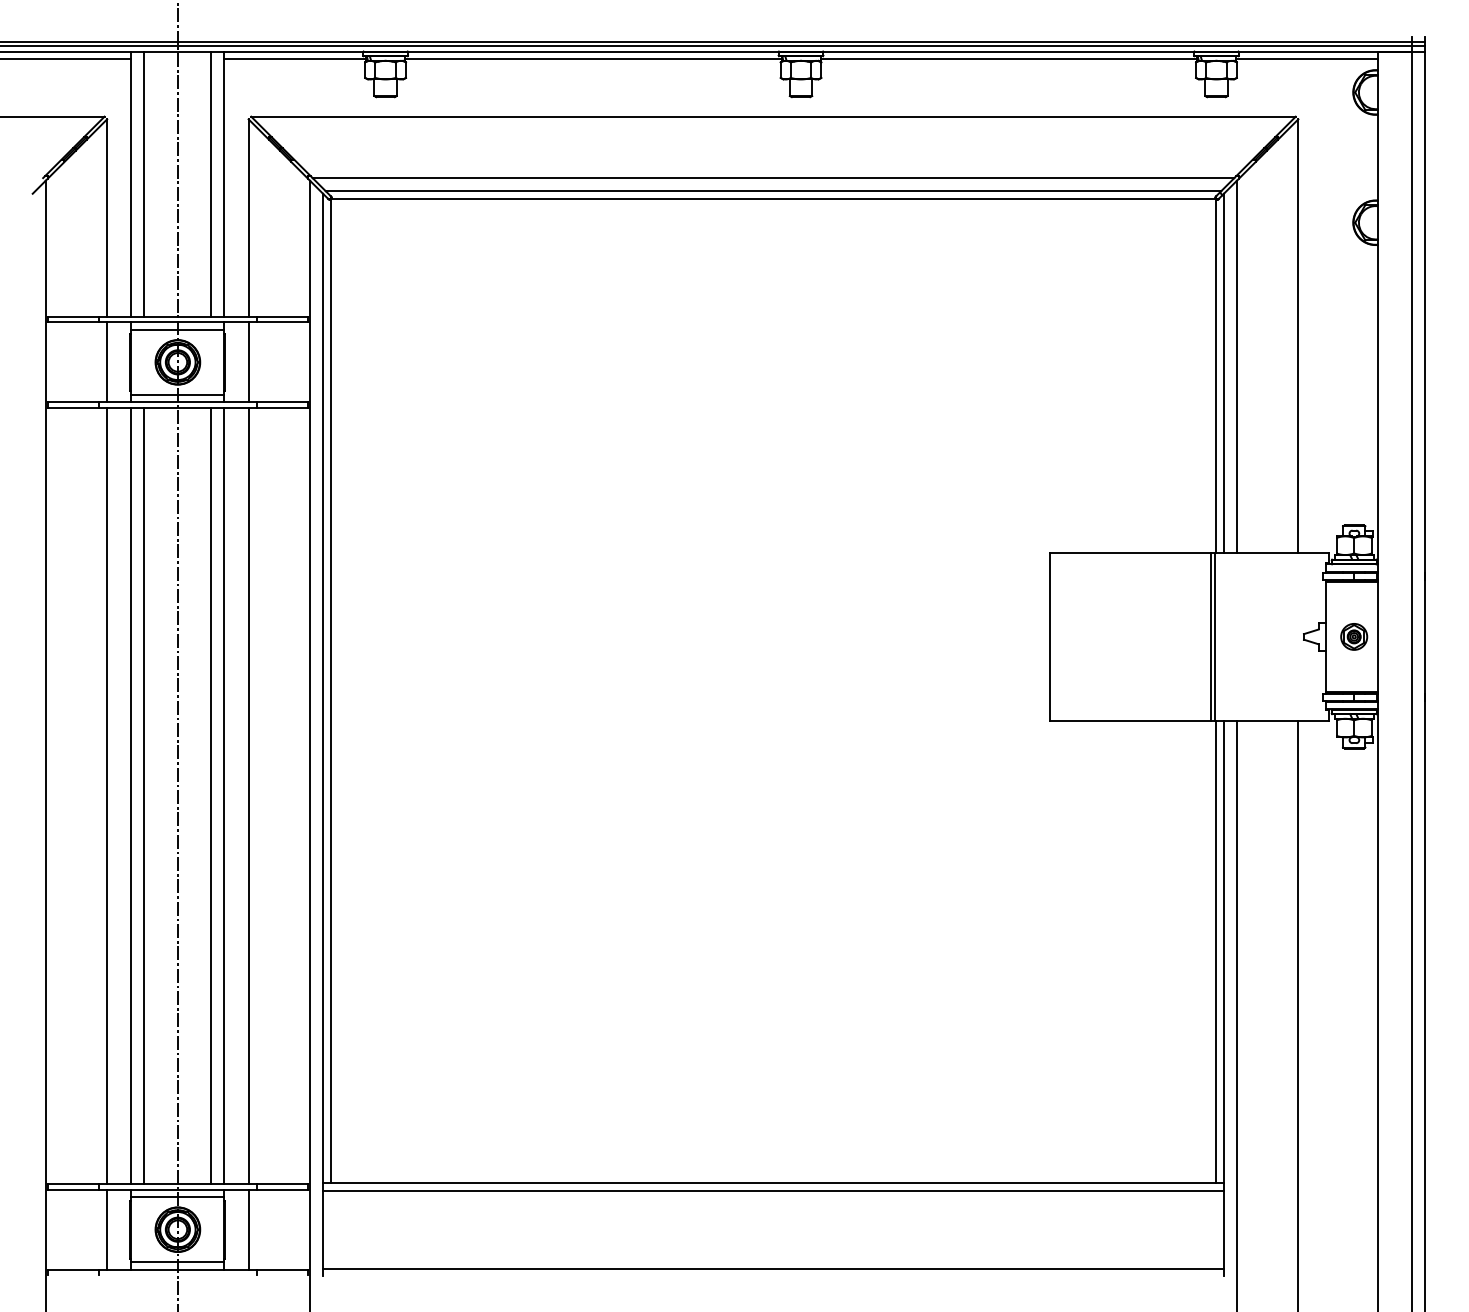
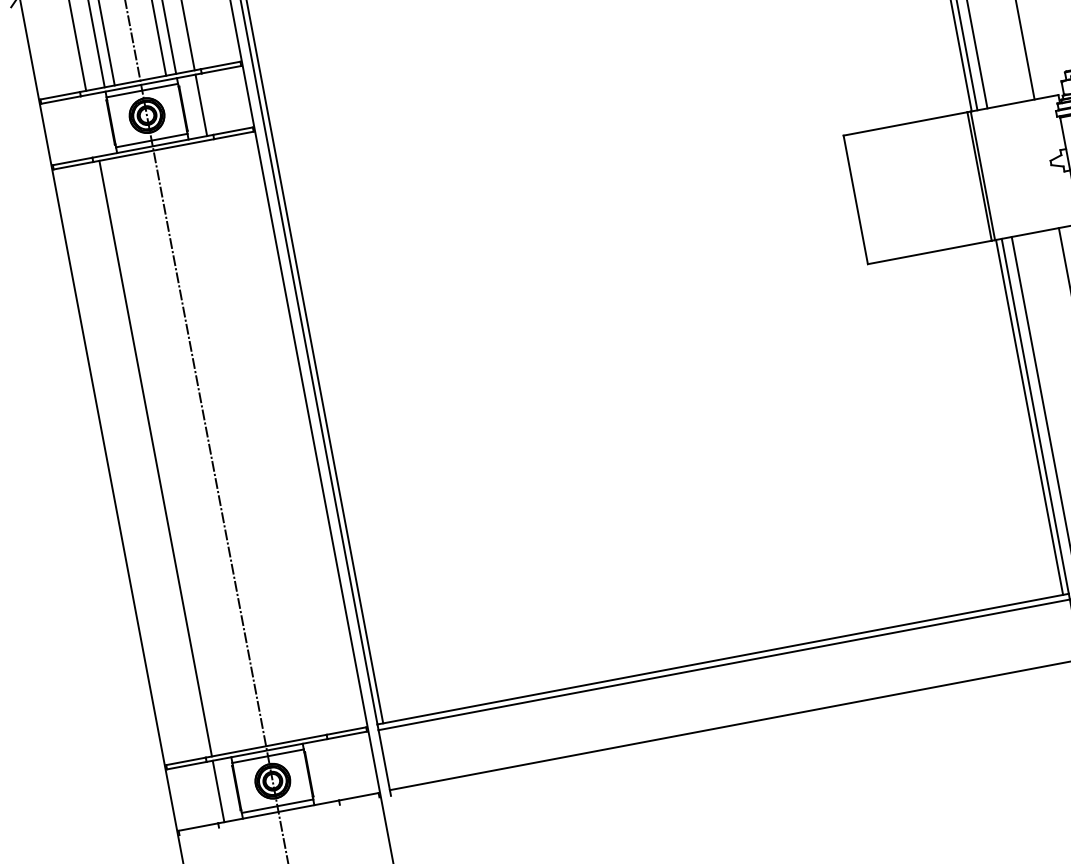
line: (107, 362) -> (93, 125), removed
line: (131, 795) -> (174, 454), removed
line: (144, 795) -> (184, 452), removed
line: (211, 795) -> (235, 443), removed
line: (224, 795) -> (245, 441), removed
line: (248, 795) -> (264, 437), removed
line: (248, 1229) -> (326, 770), removed

